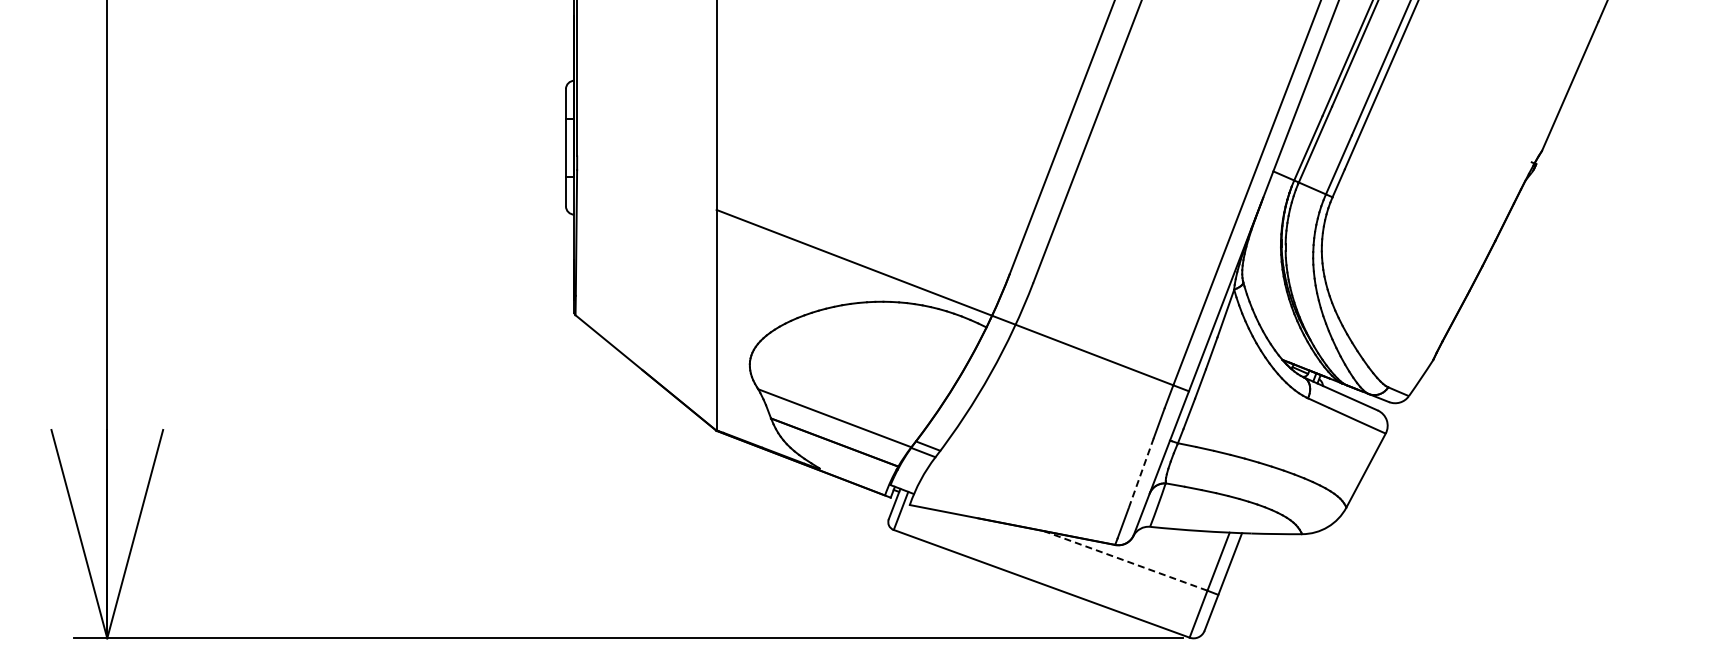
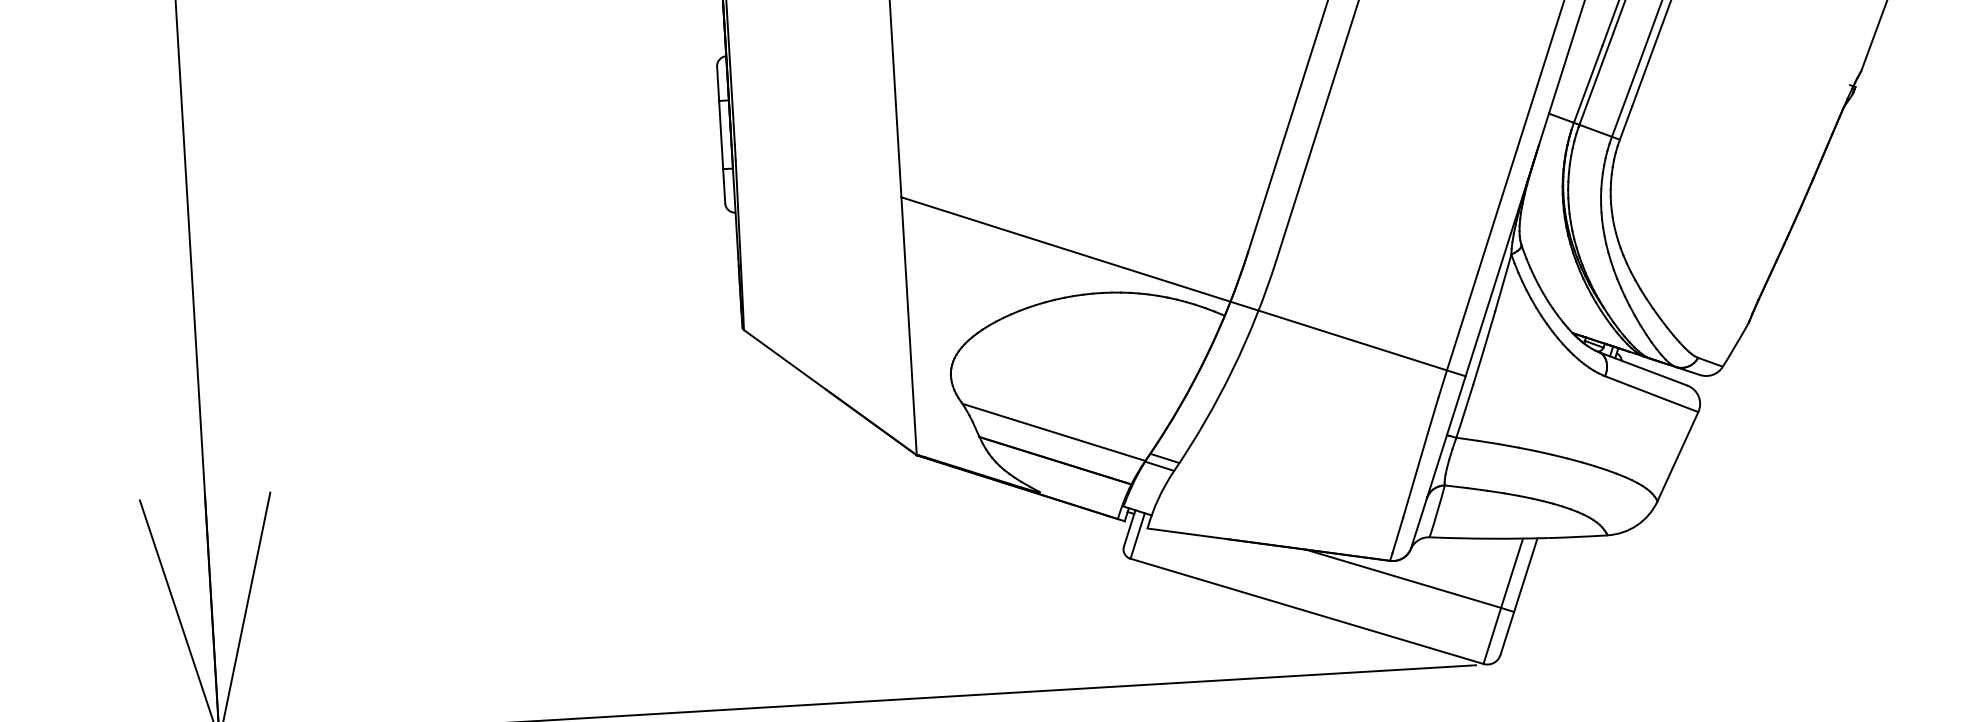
line: (1141, 473) -> (1415, 475), dashed -> solid
line: (1125, 560) -> (1403, 578), dashed -> solid

